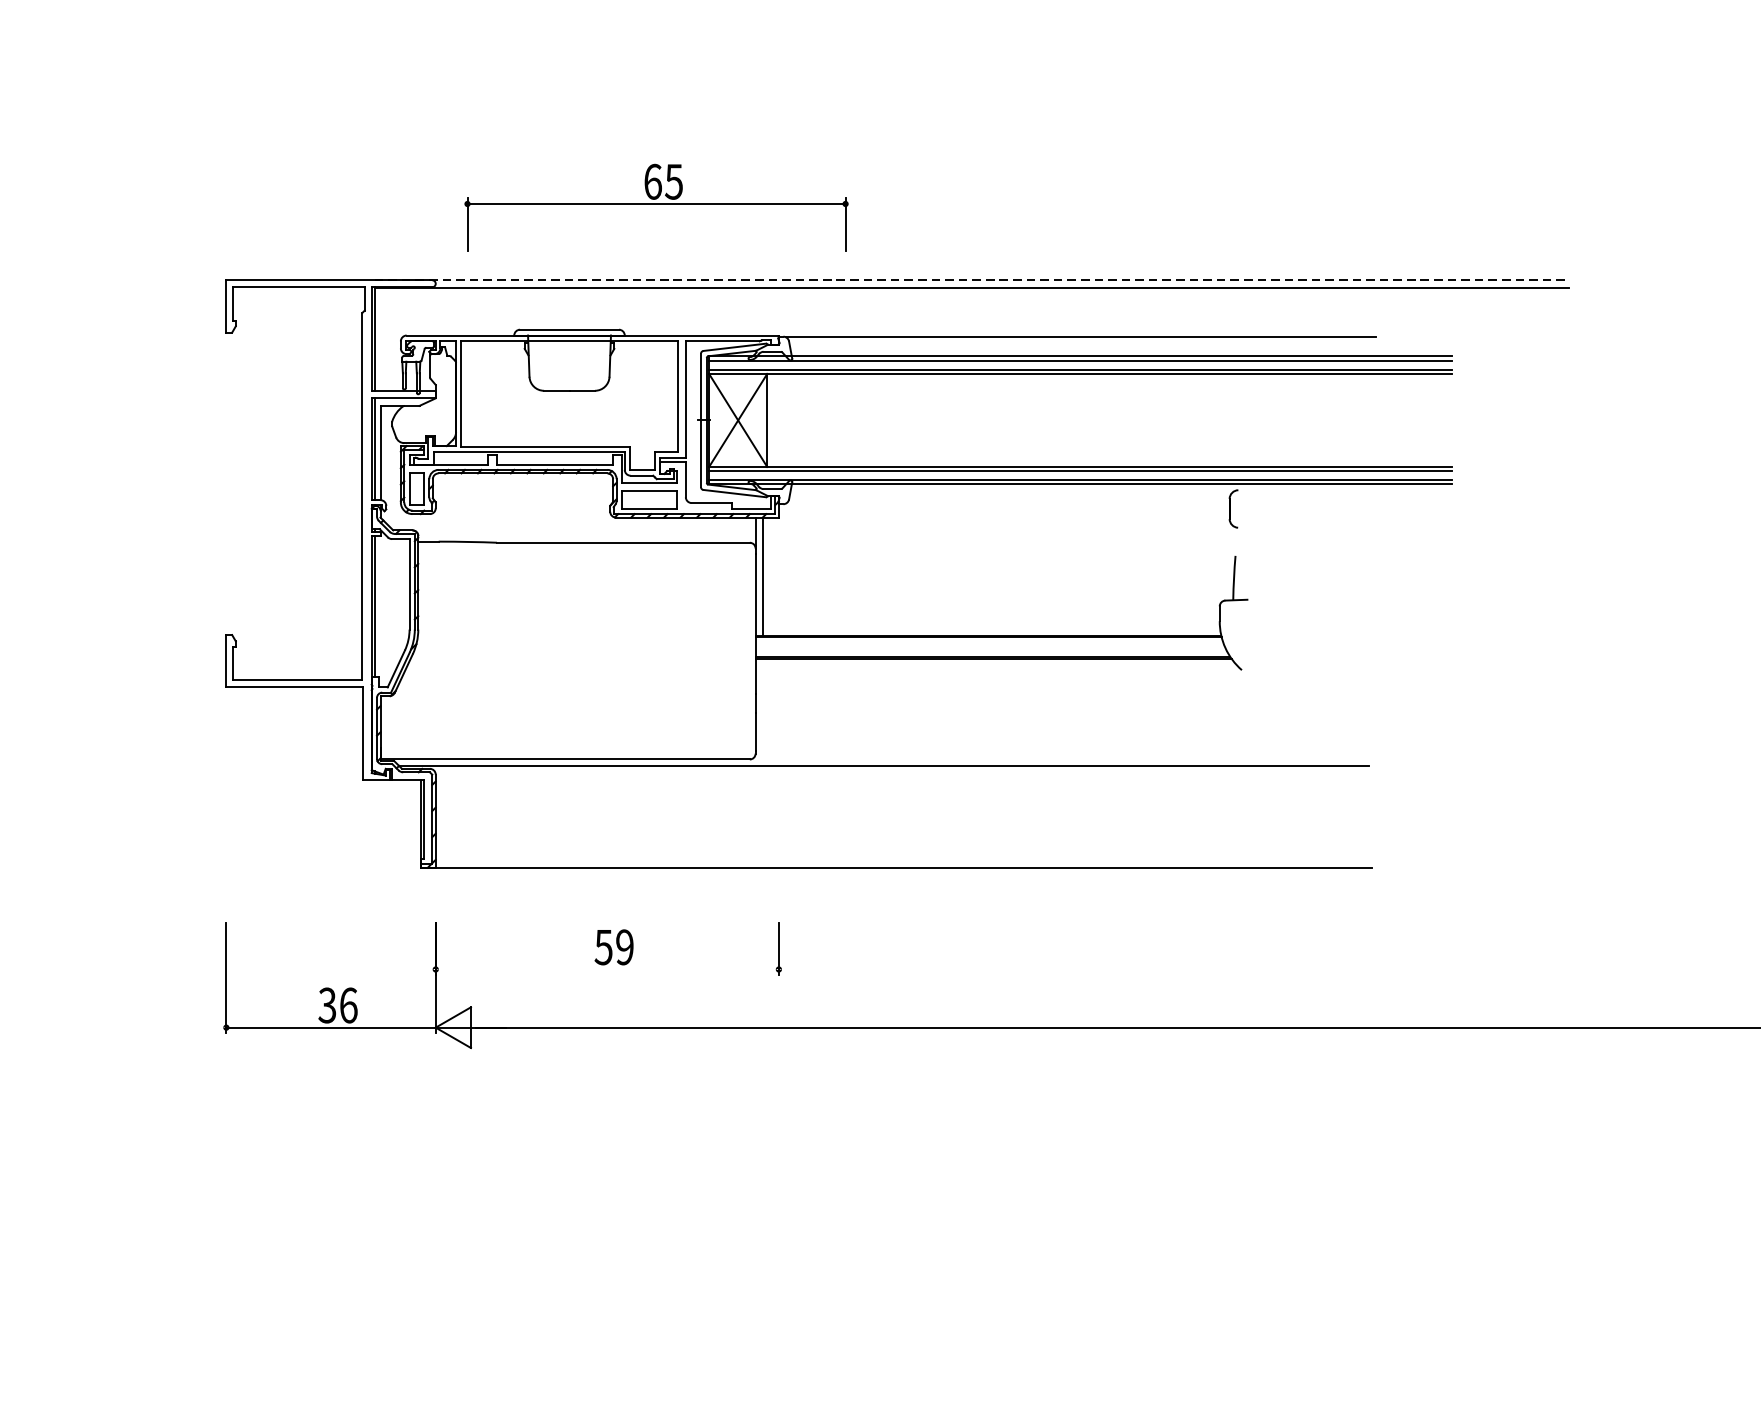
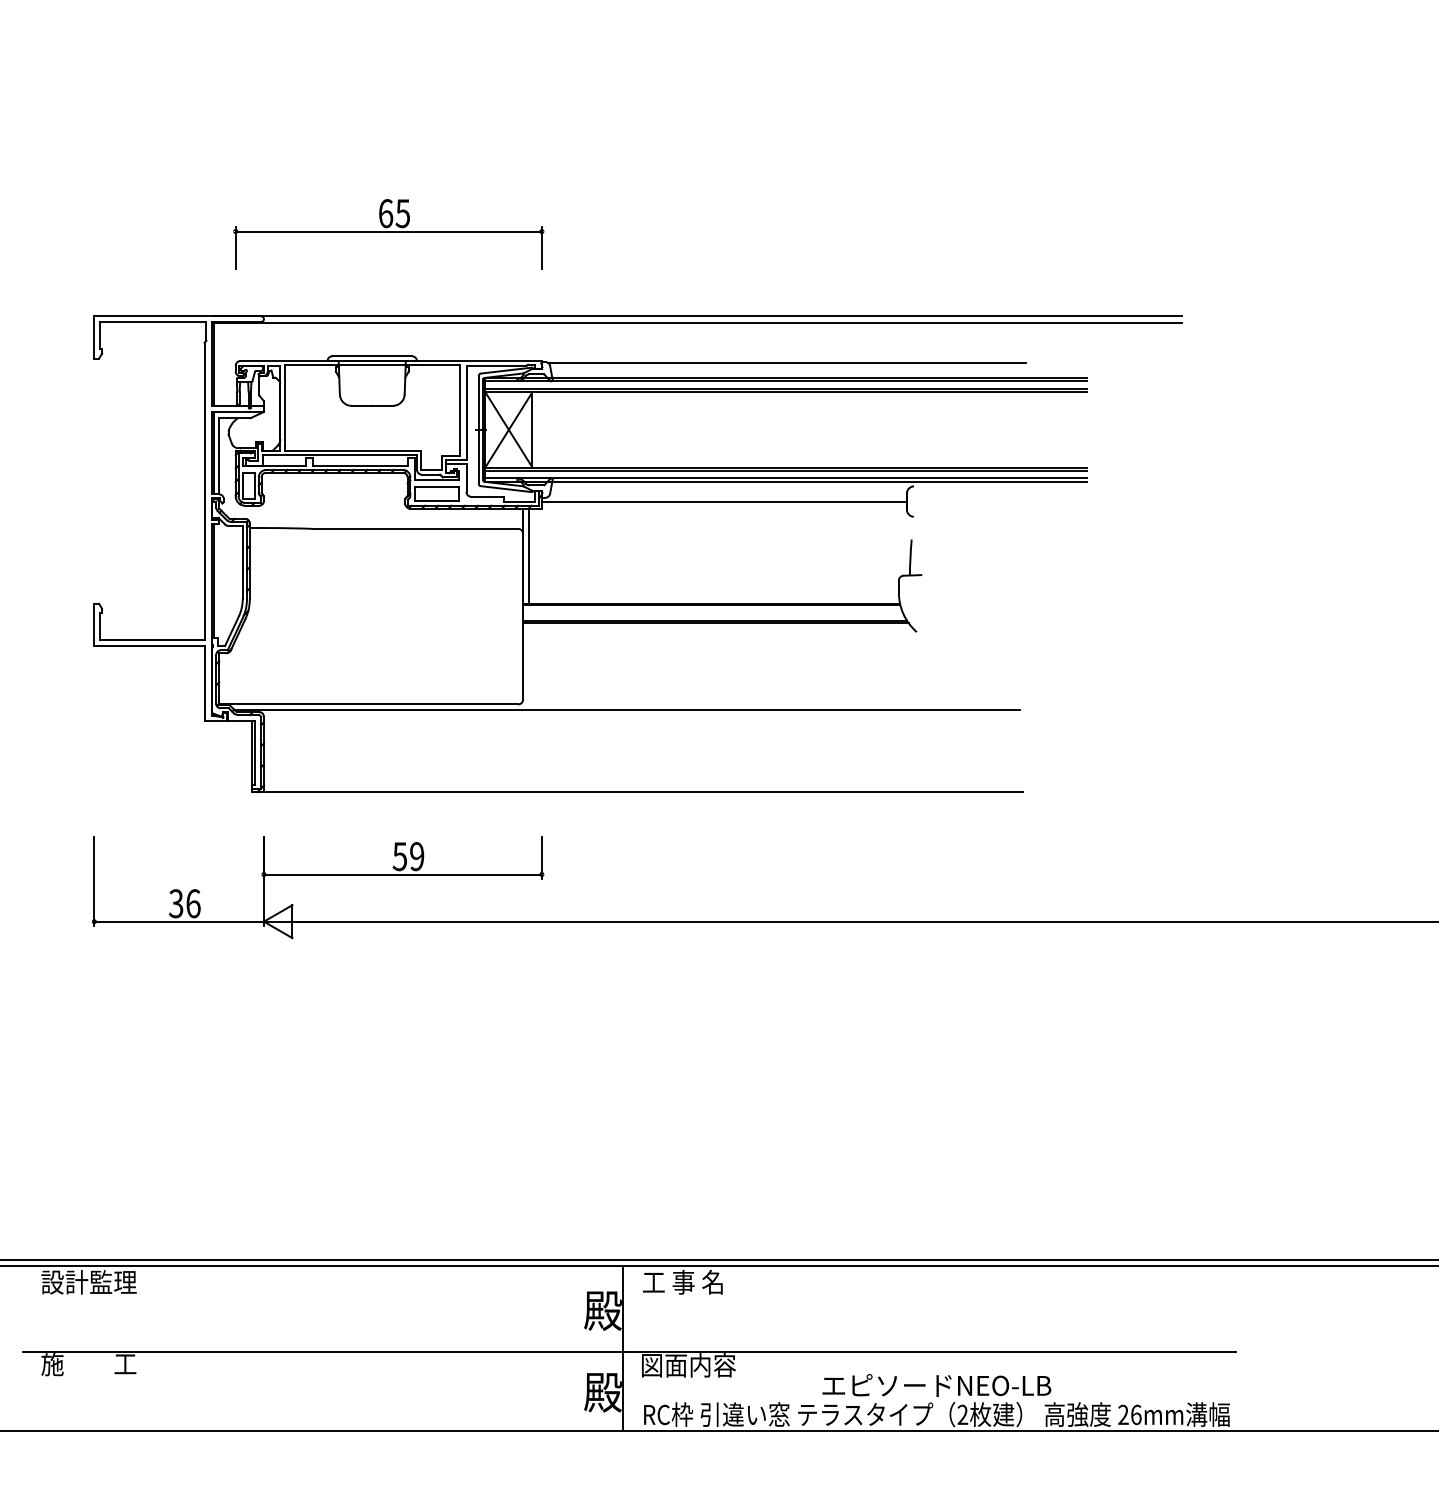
part: (656, 207) -> (388, 234), moved
line: (972, 280) -> (698, 316), dashed -> solid
line: (1003, 508) -> (723, 501), added
line: (606, 969) -> (402, 874), added

